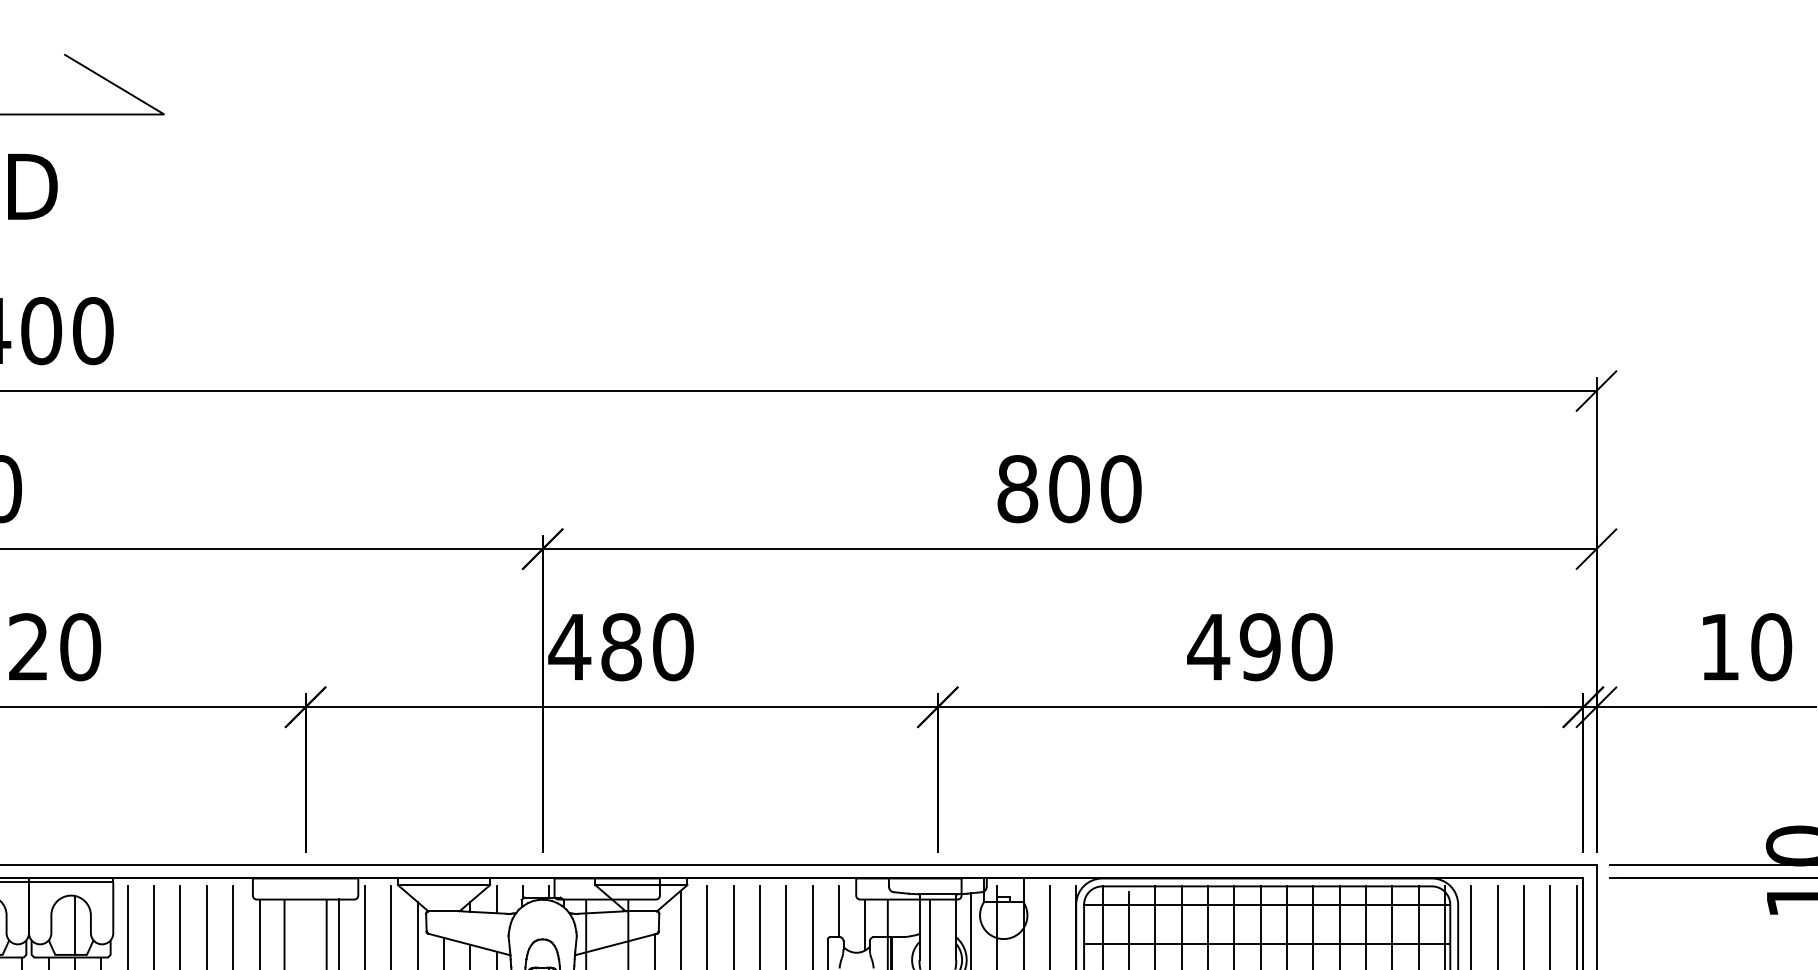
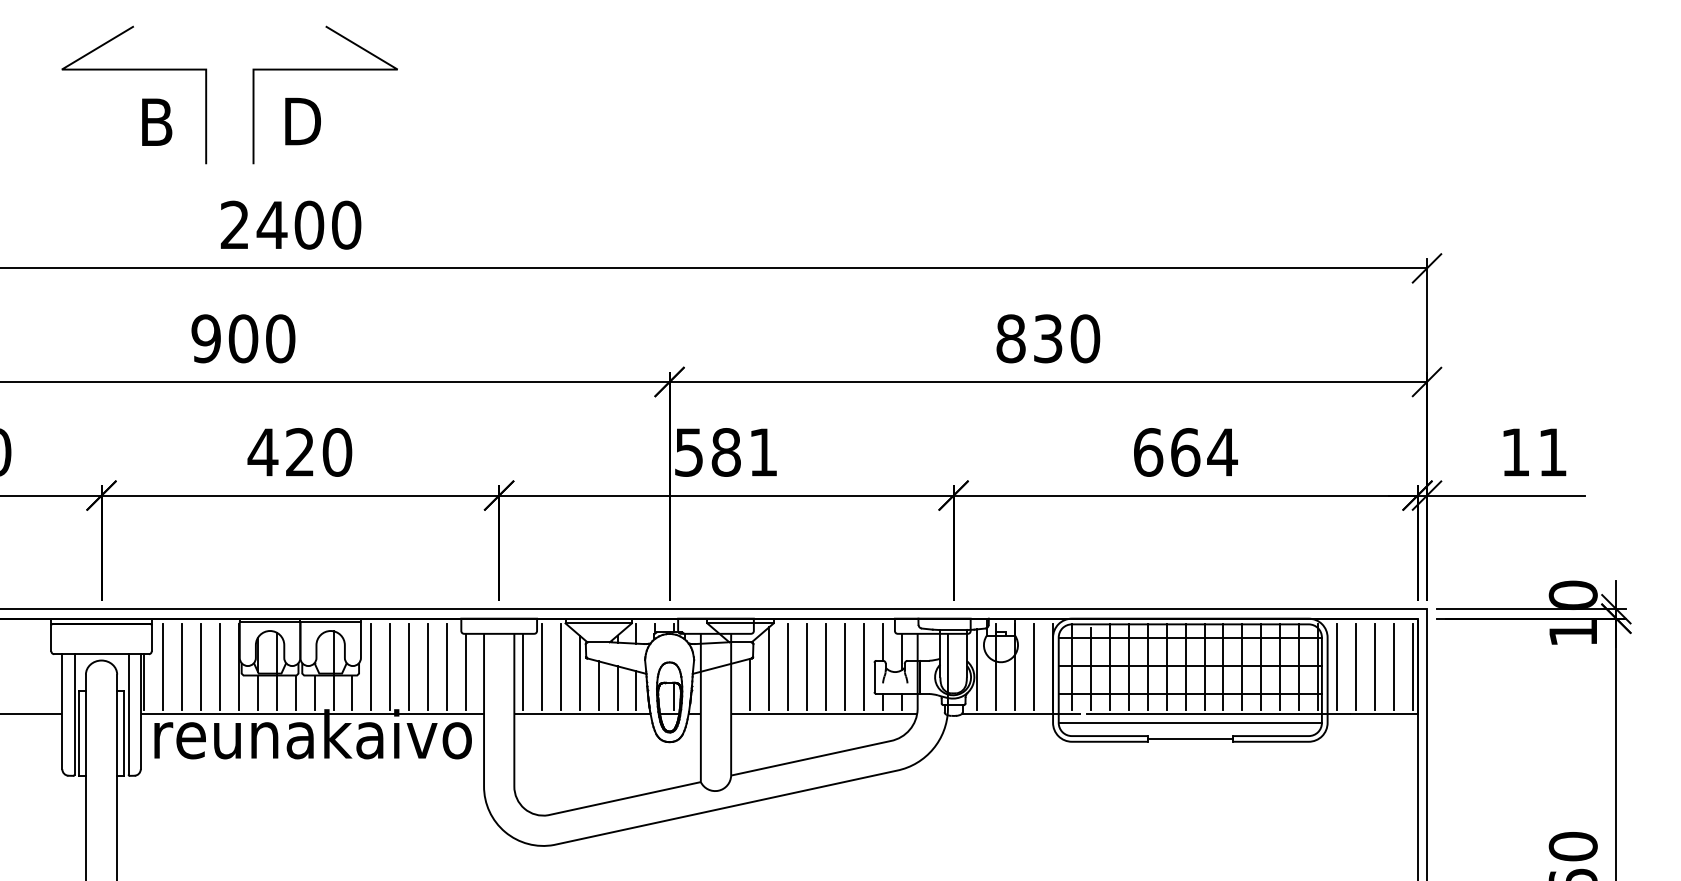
text: (1068, 488) -> (1047, 338), 800 -> 830
text: (620, 647) -> (725, 452), 480 -> 581
text: (1259, 647) -> (1184, 452), 490 -> 664
text: (1771, 647) -> (1552, 452), 10 -> 11

